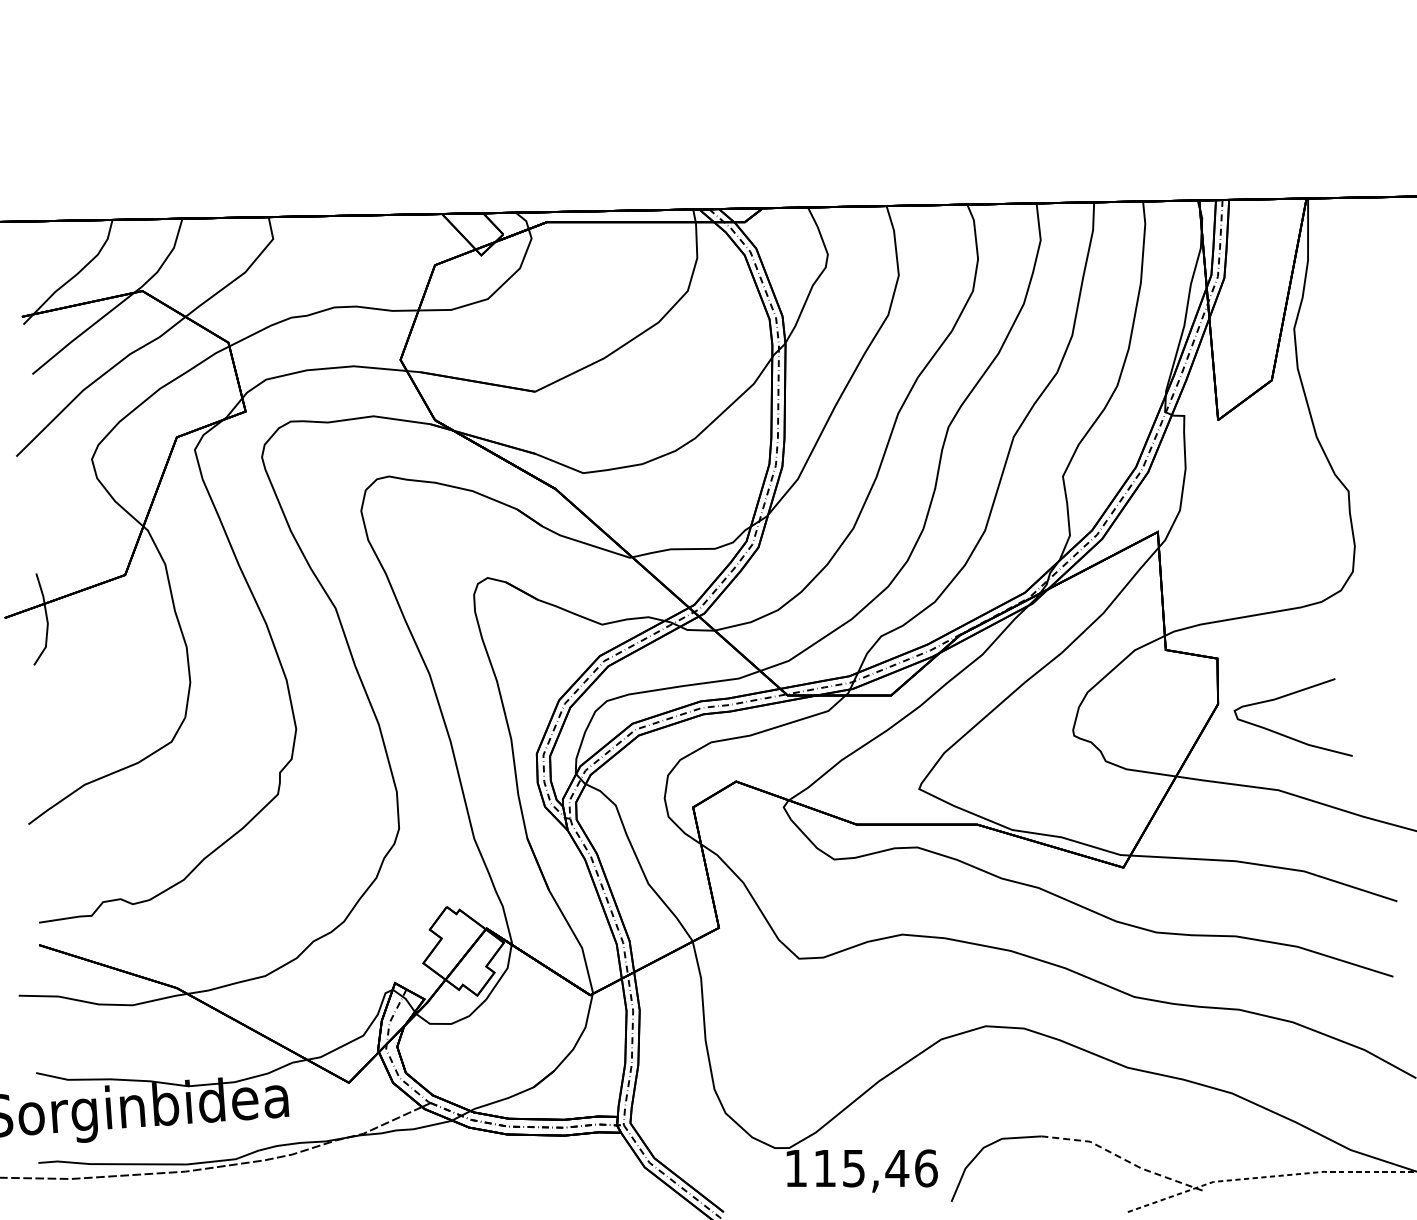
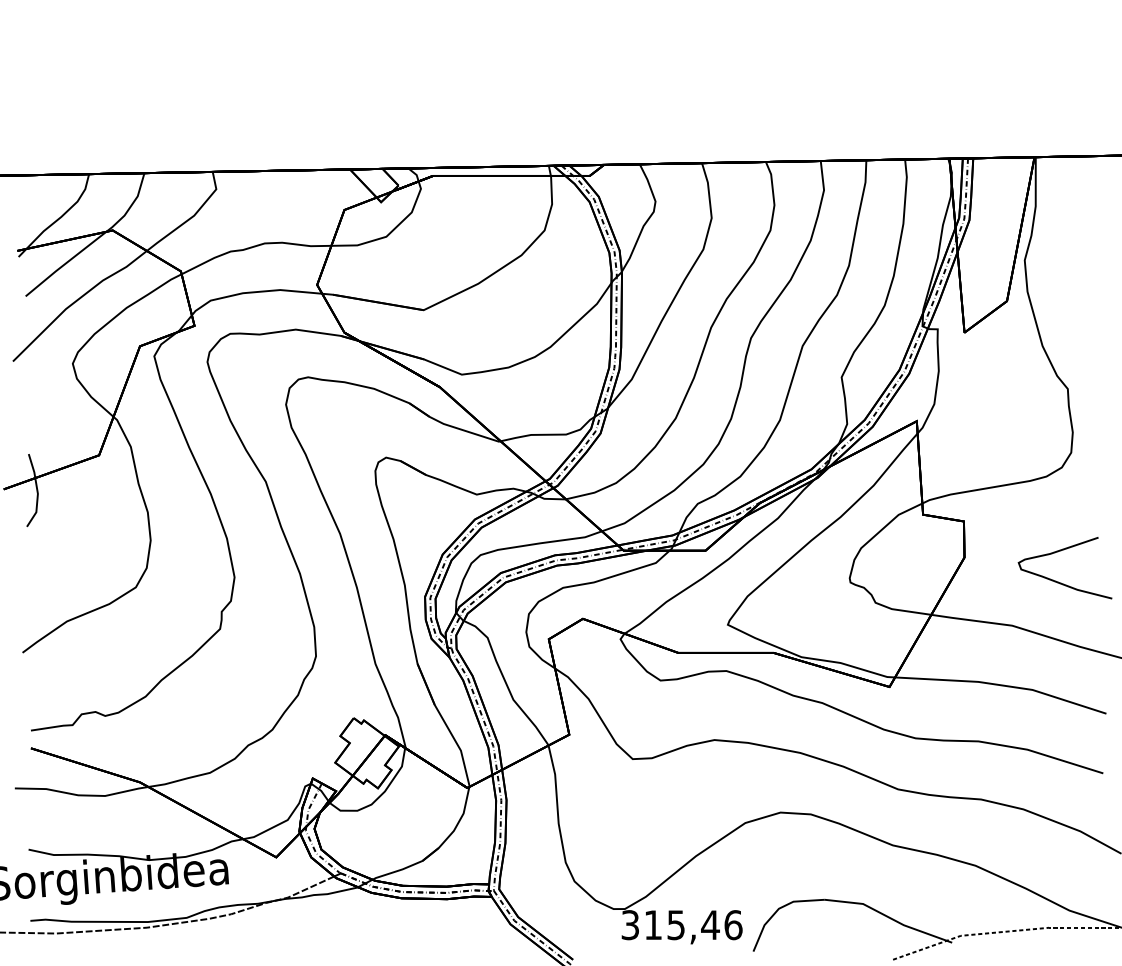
curve: (1287, 735) -> (1060, 582), moved
line: (1122, 1158) -> (888, 917), dashed -> solid
text: (795, 1168) -> (629, 925), 115,46 -> 315,46

